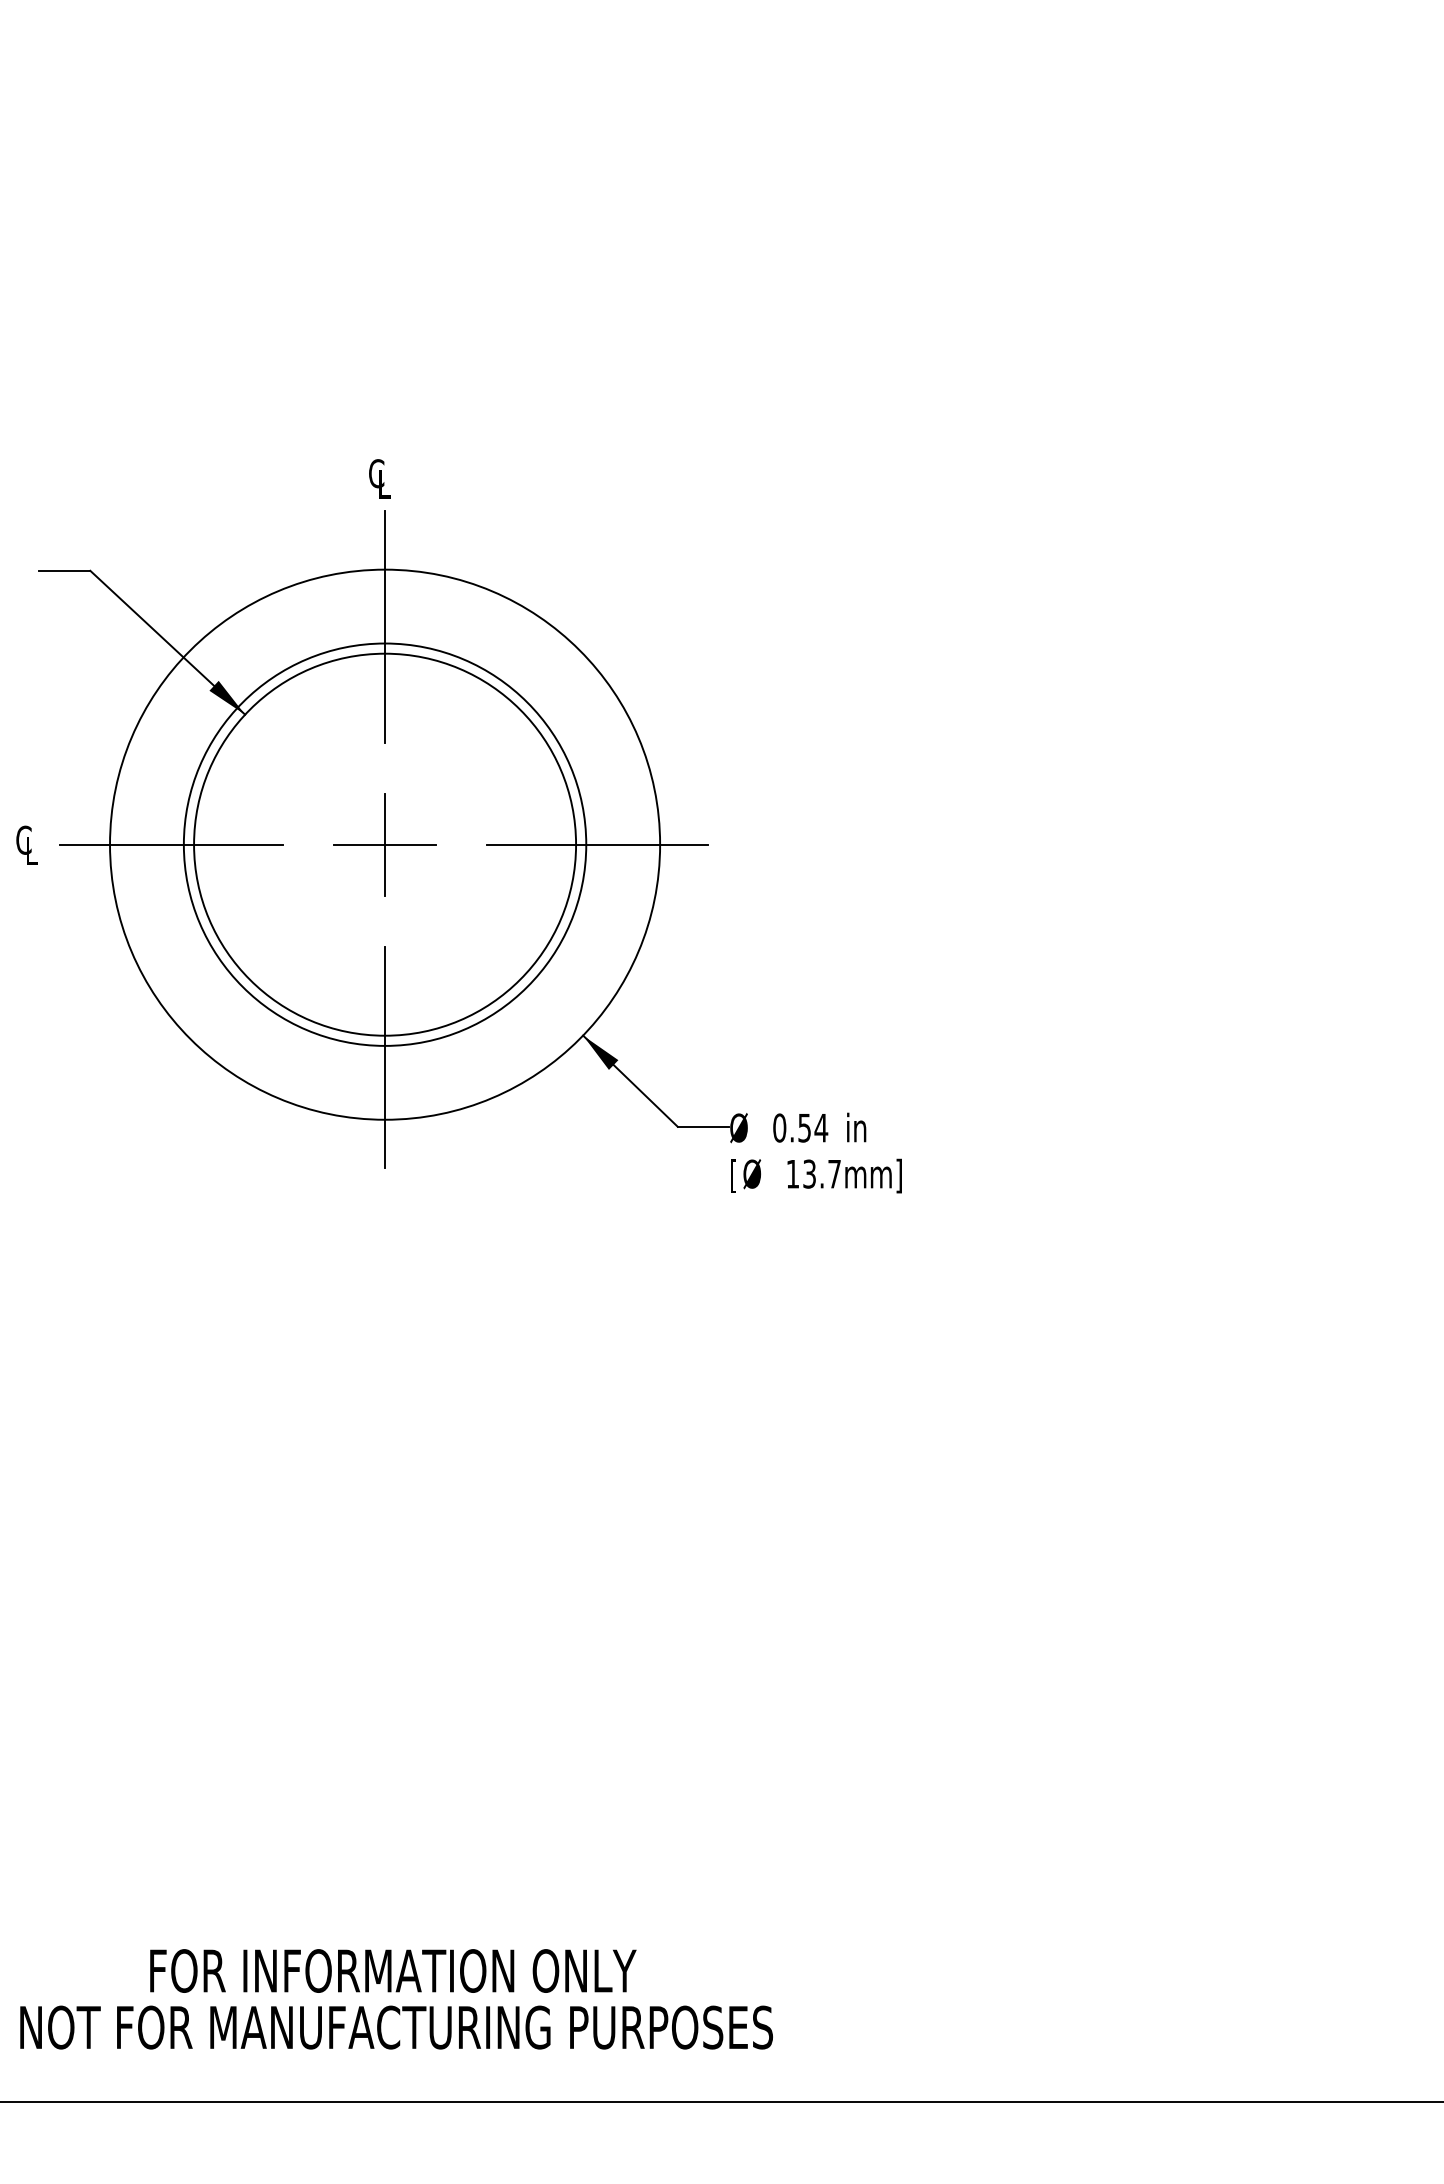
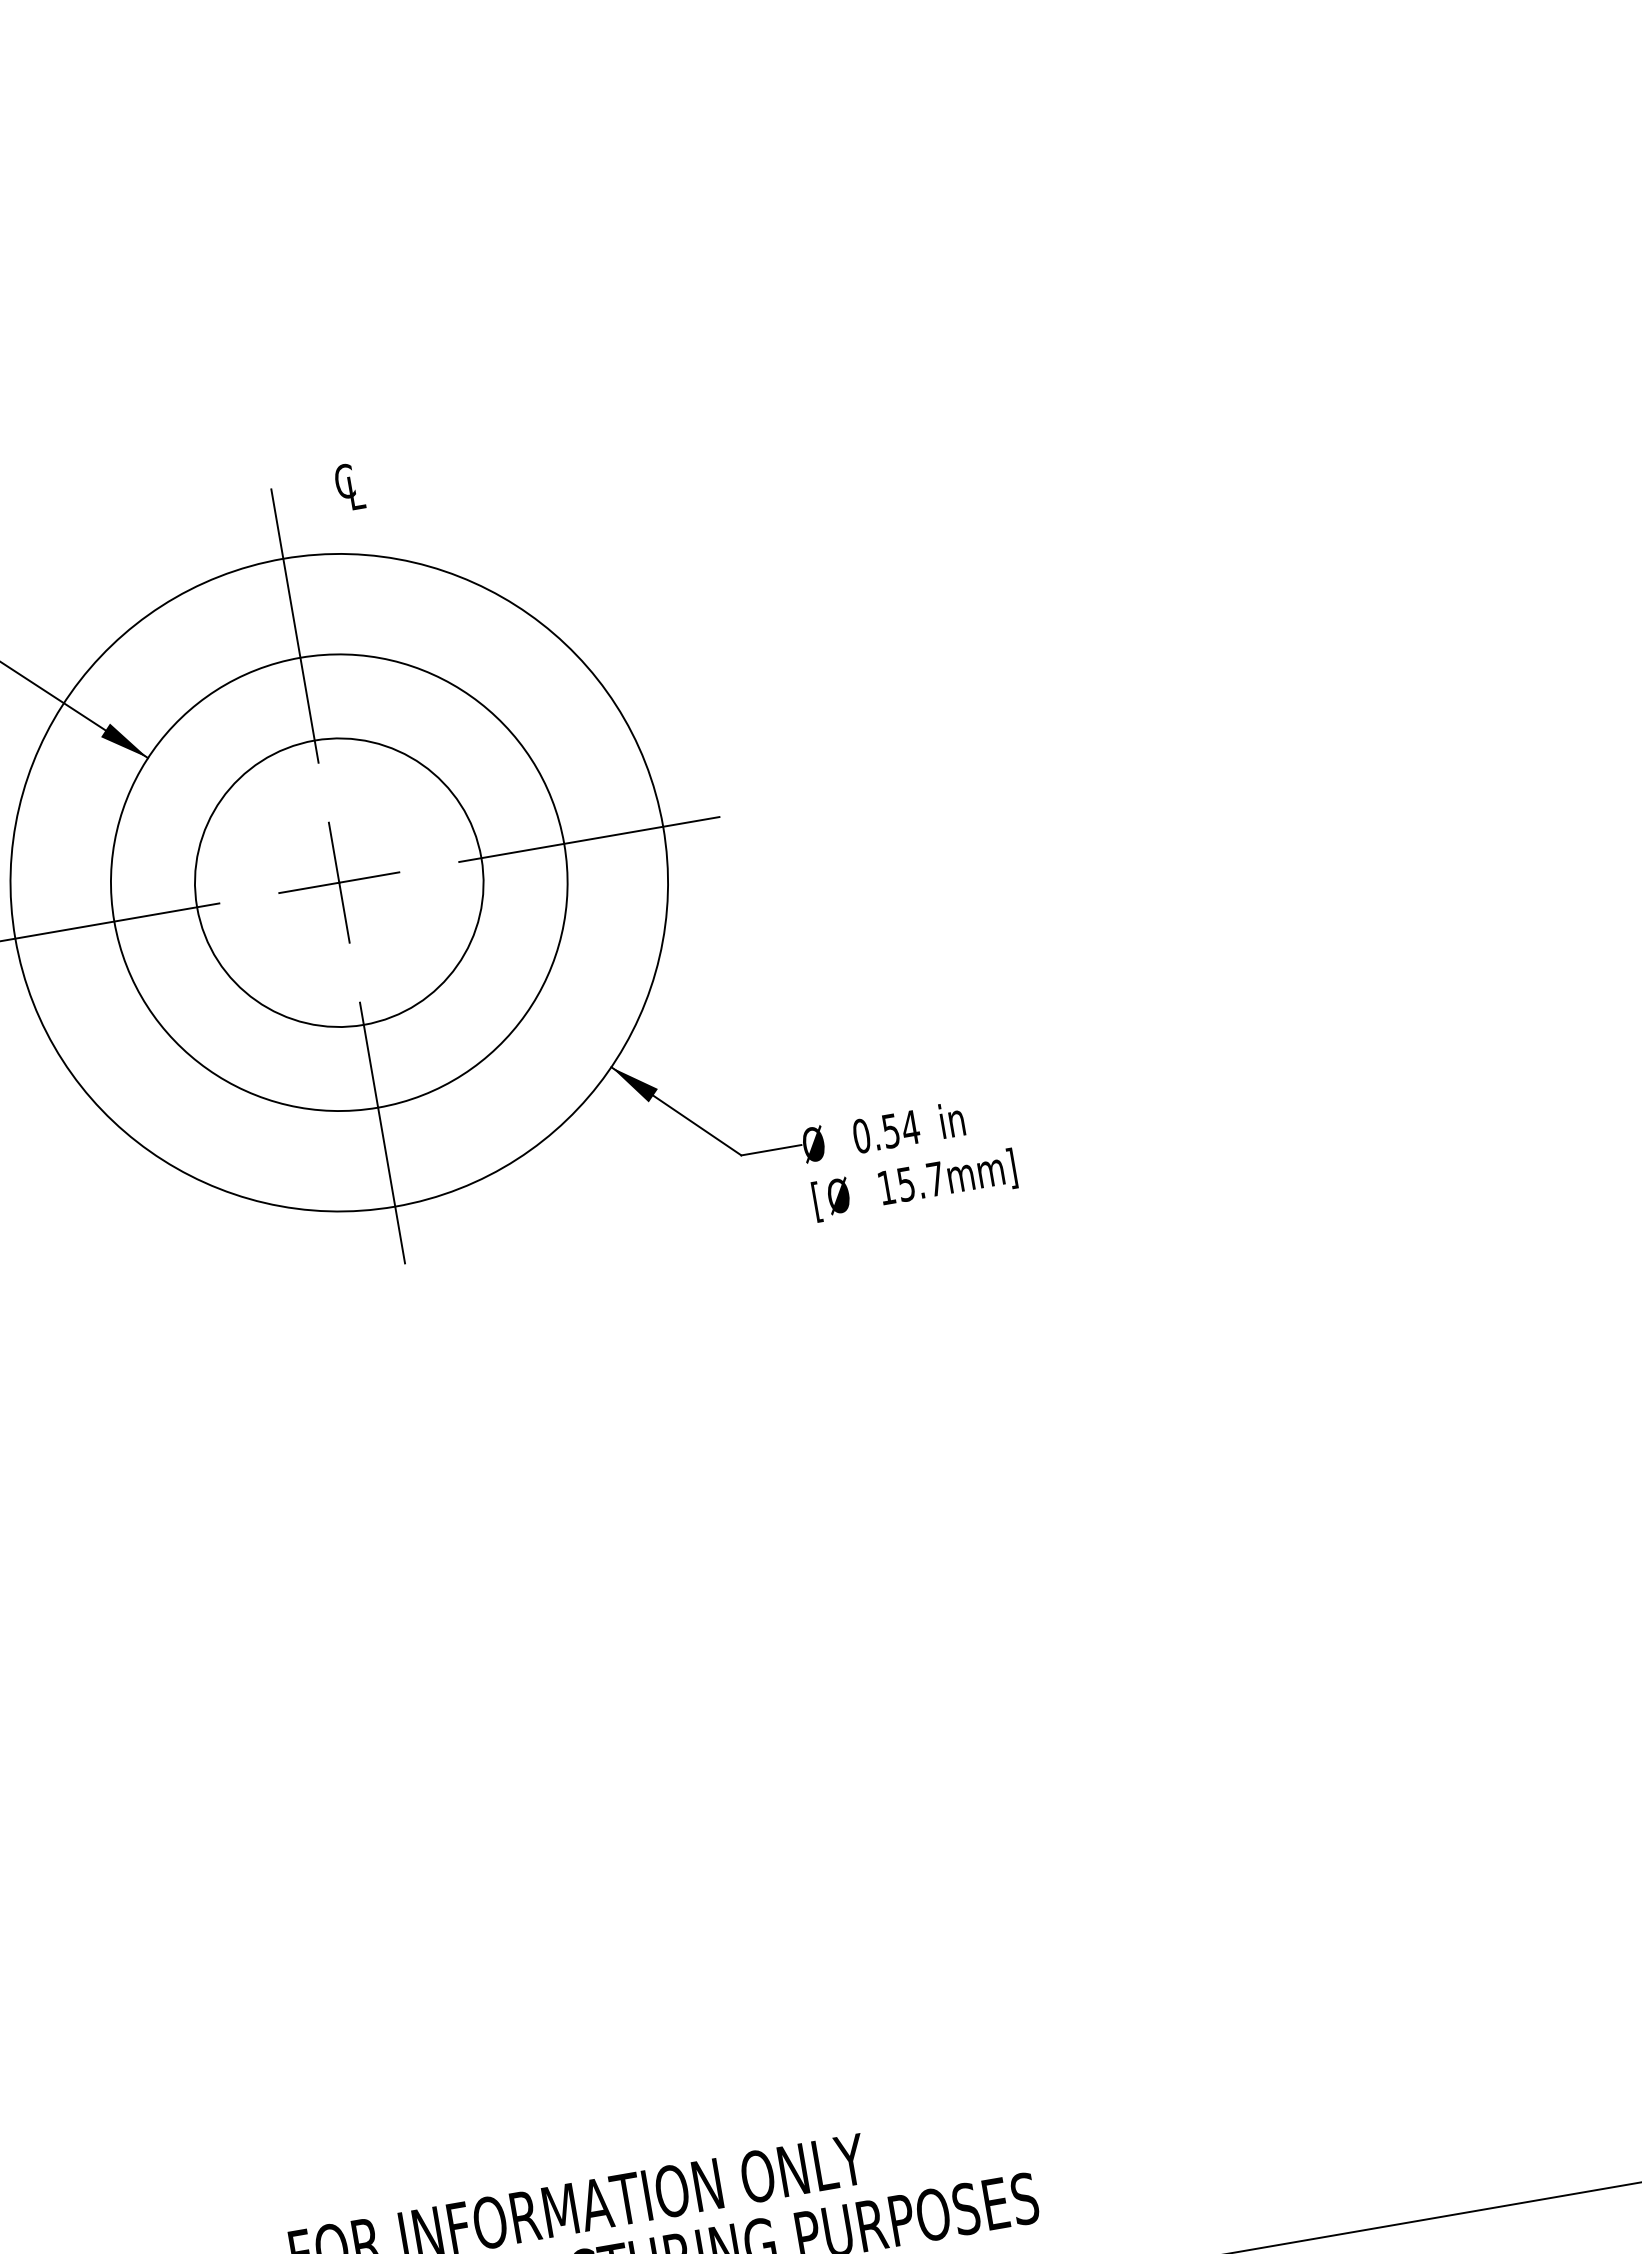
text: (379, 478) -> (349, 486), moved
circle: (384, 844) -> (338, 882), size x0.6
text: (809, 1173) -> (906, 1183), 13.7mm] -> 15.7mm]

